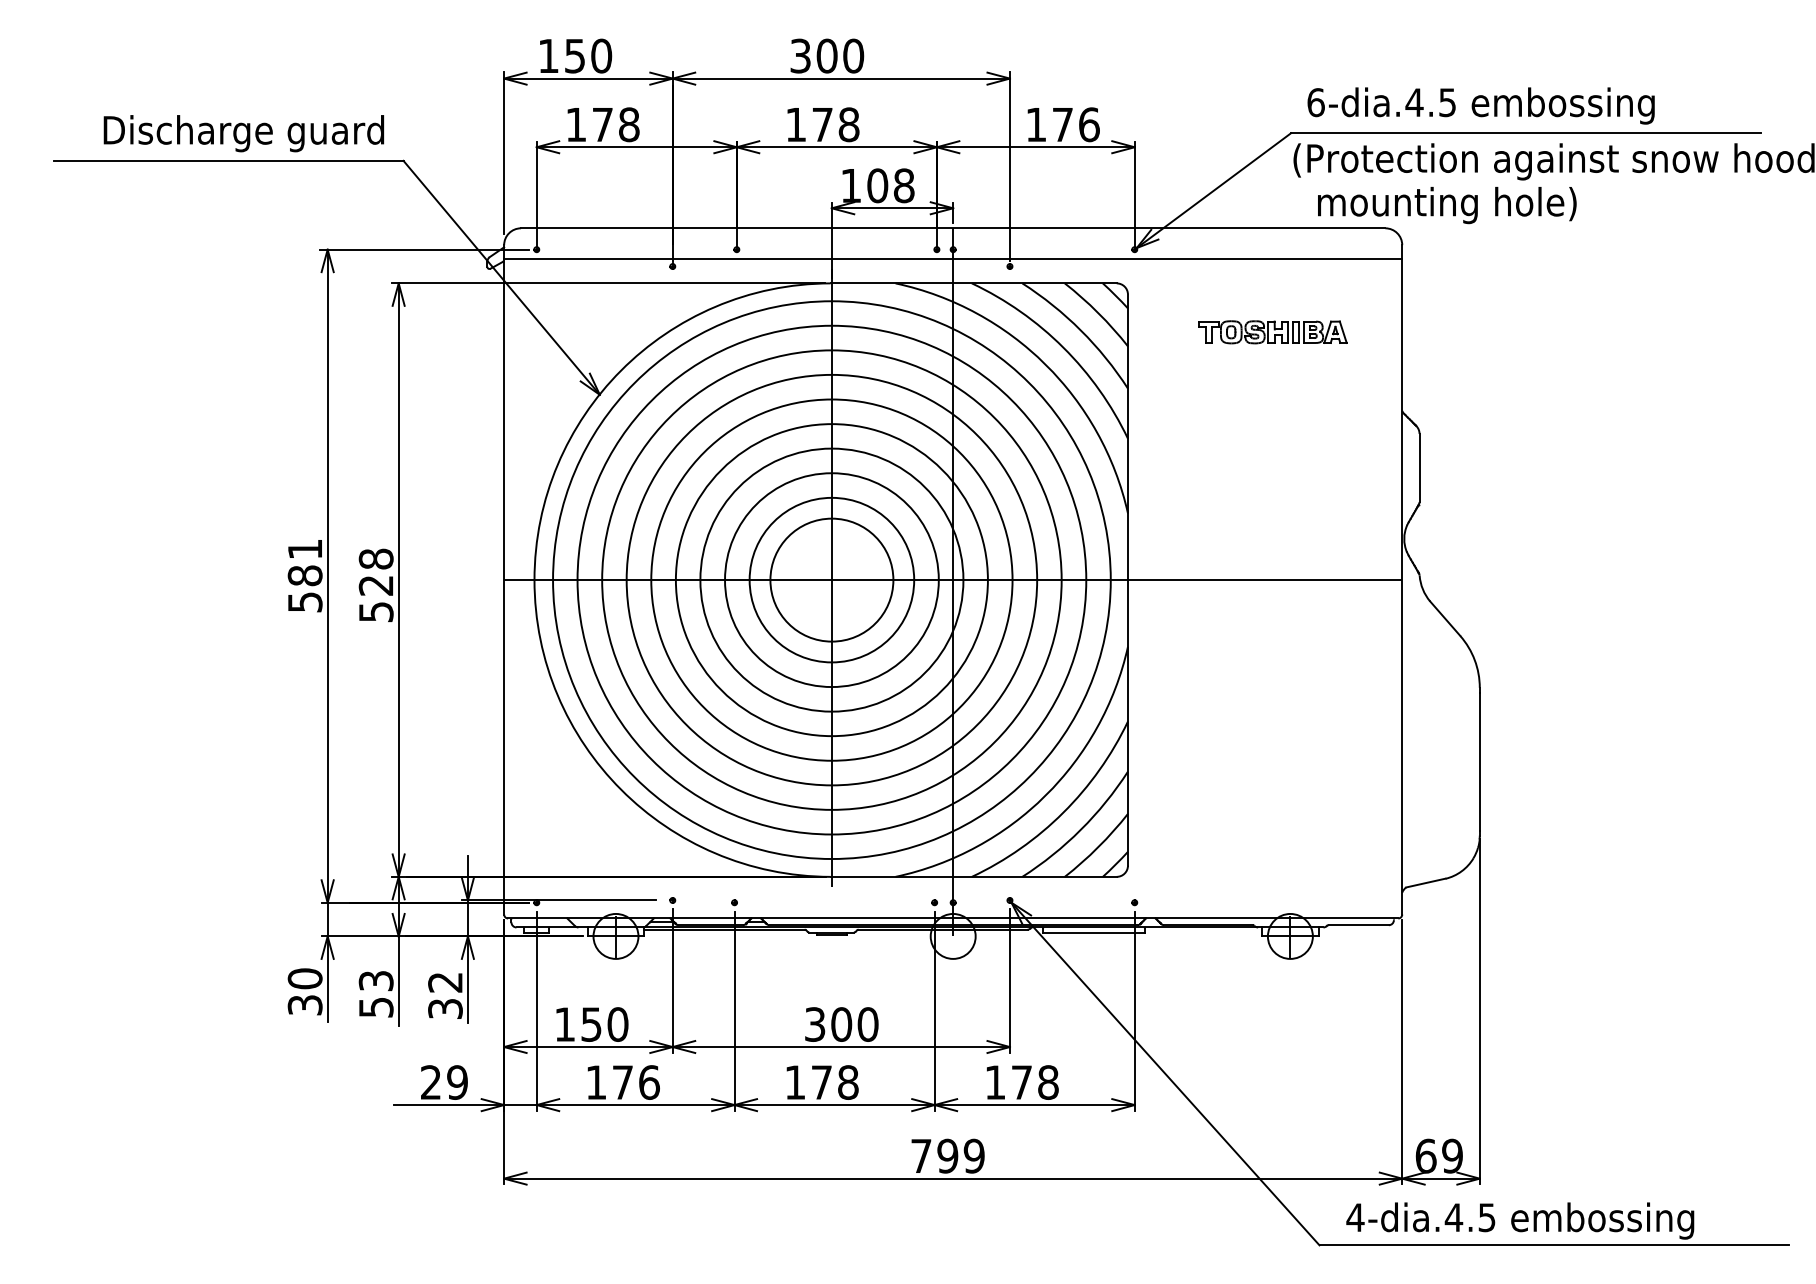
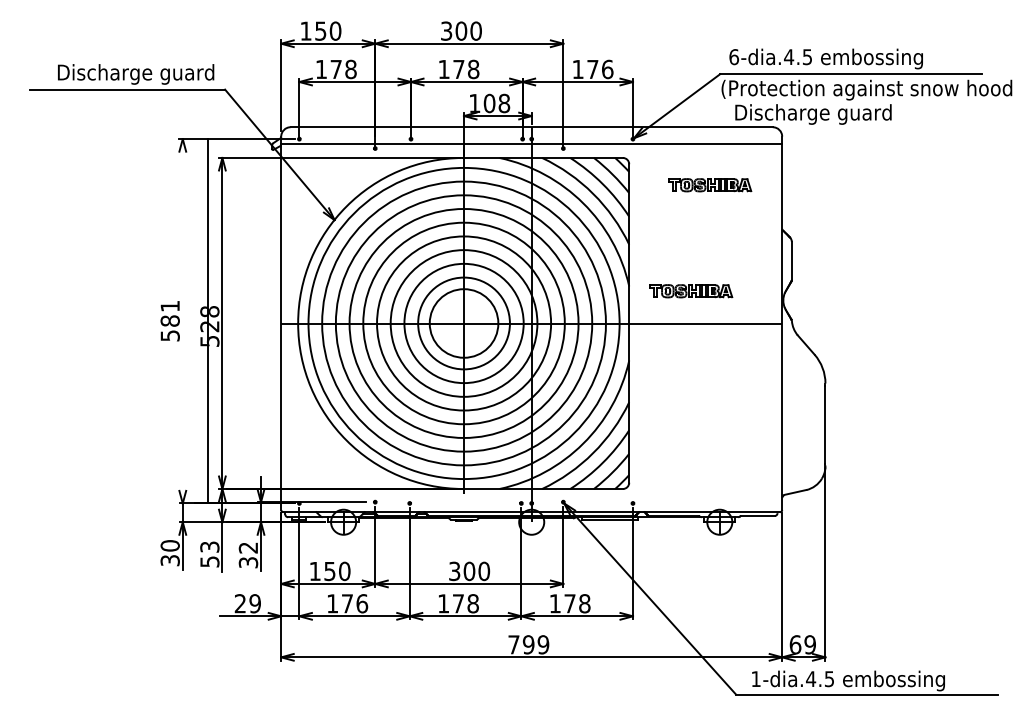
text: (1458, 205) -> (813, 114), mounting hole) -> Discharge guard
part: (1239, 522) -> (691, 291), added
line: (327, 576) -> (207, 321), moved
text: (1356, 1216) -> (756, 678), 4-dia.4.5 -> 1-dia.4.5

